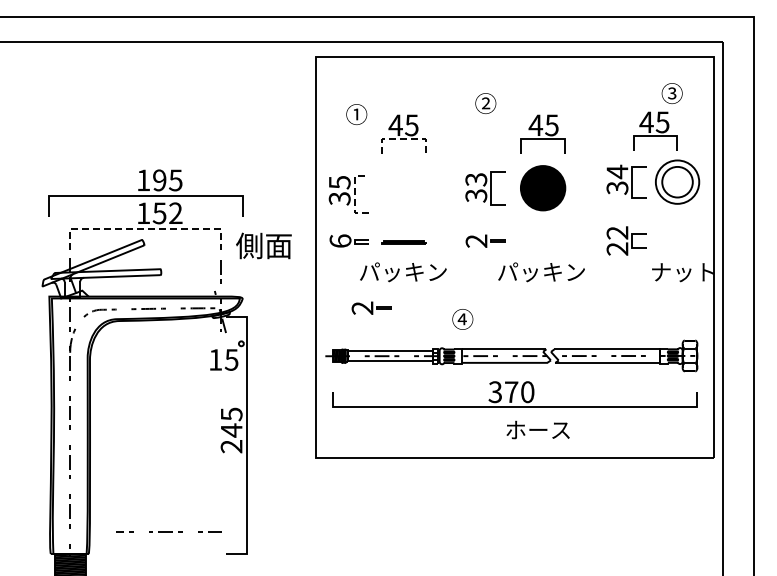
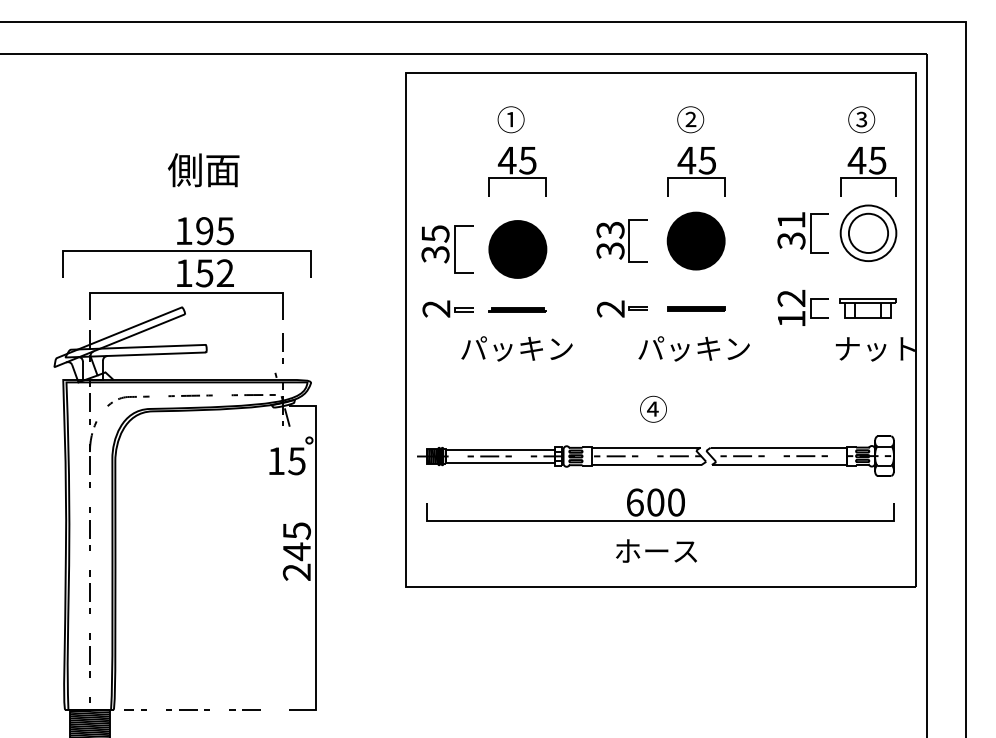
text: (485, 103) -> (690, 119), moved
text: (356, 114) -> (510, 119), moved
part: (655, 130) -> (868, 170), moved
line: (404, 139) -> (518, 178), dashed -> solid
text: (617, 171) -> (791, 219), 34 -> 31
line: (354, 194) -> (454, 249), dashed -> solid
part: (403, 194) -> (517, 249), added
line: (146, 228) -> (187, 292), dashed -> solid
text: (340, 240) -> (436, 308), 6 -> 2
line: (542, 240) -> (695, 308), added
part: (676, 240) -> (867, 308), added
text: (263, 245) -> (203, 169), moved
text: (617, 248) -> (791, 318), 22 -> 12
part: (371, 307) -> (476, 393), removed
text: (462, 319) -> (653, 409), moved
text: (503, 392) -> (645, 502), 370 -> 600
text: (537, 429) -> (655, 550), moved
line: (168, 531) -> (191, 709), moved

